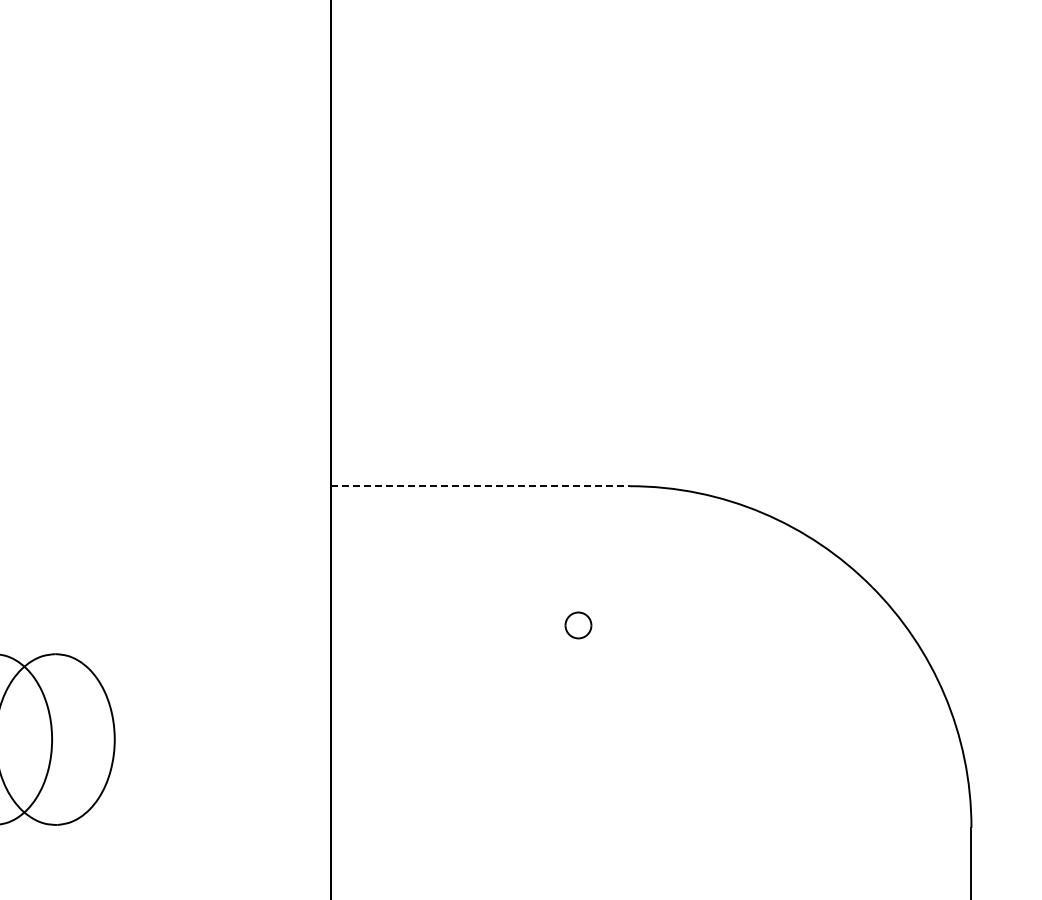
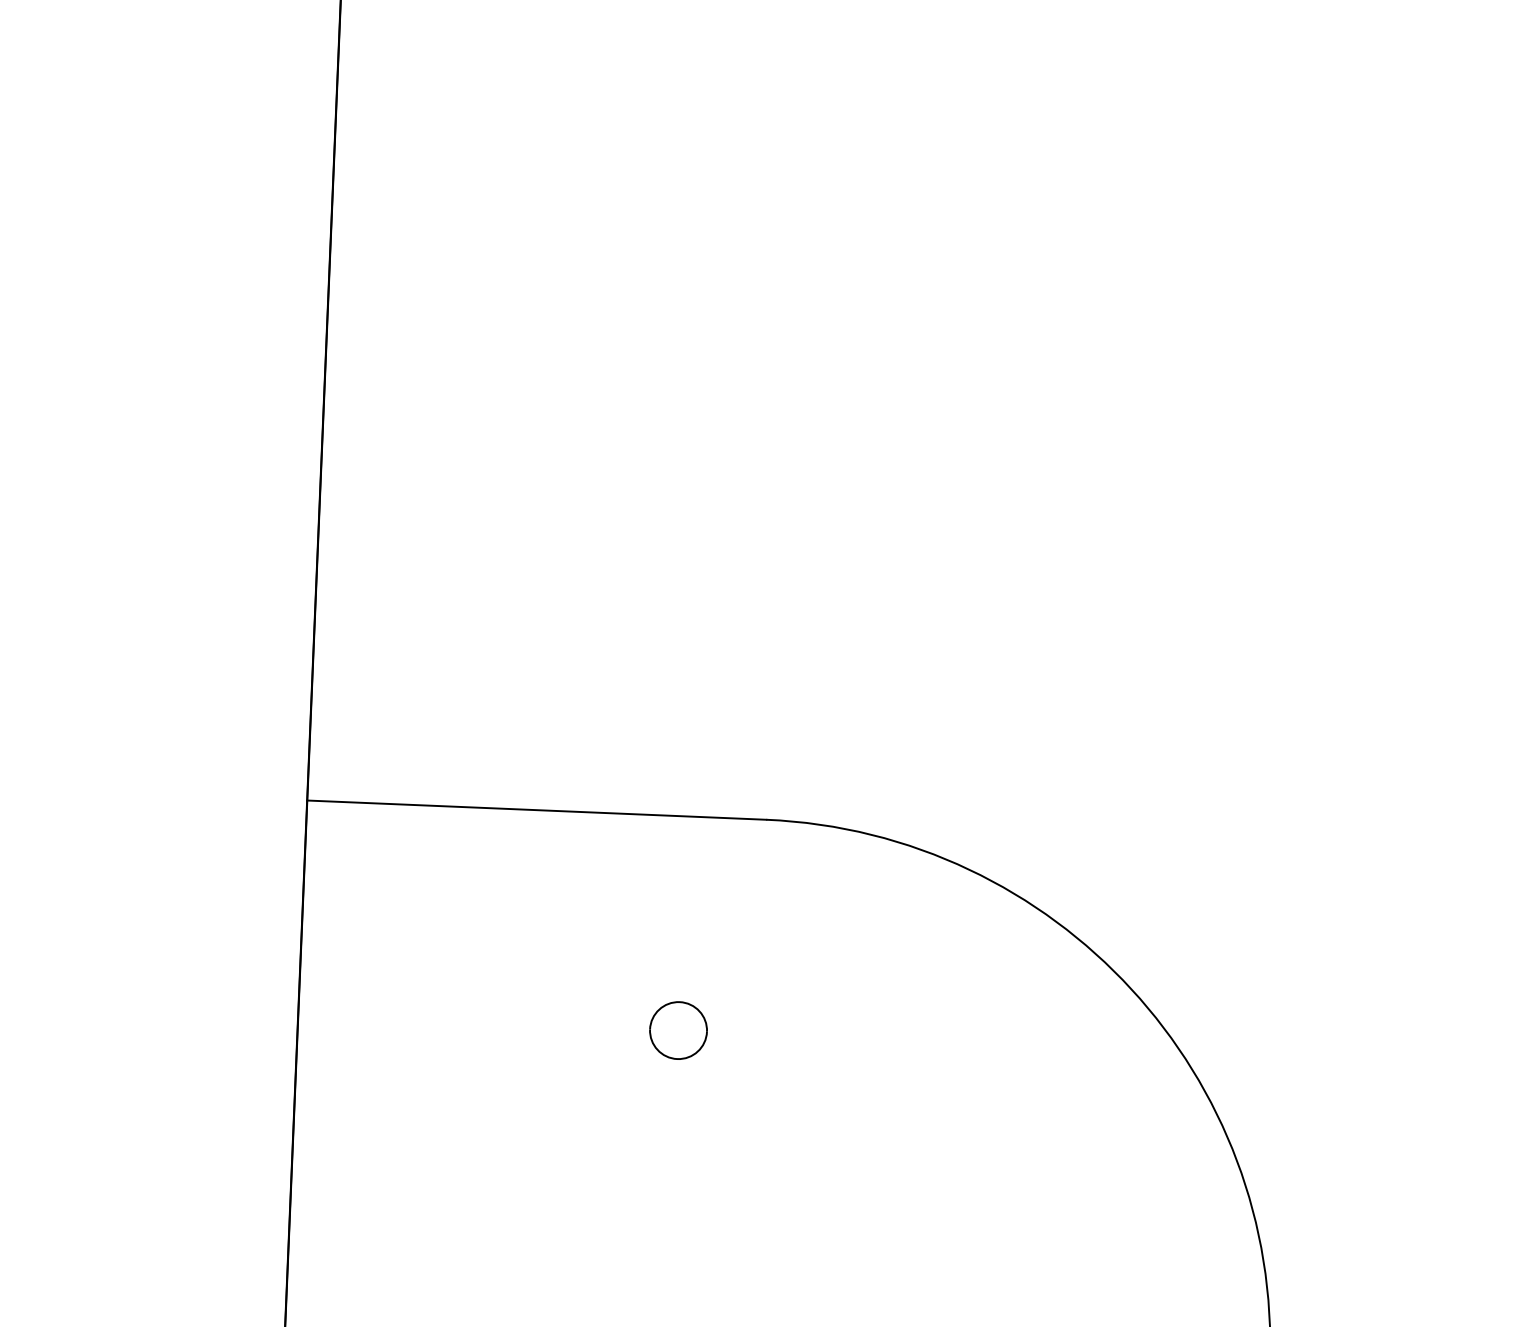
line: (480, 486) -> (536, 810), dashed -> solid
part: (578, 625) -> (678, 1030), size x1.43

